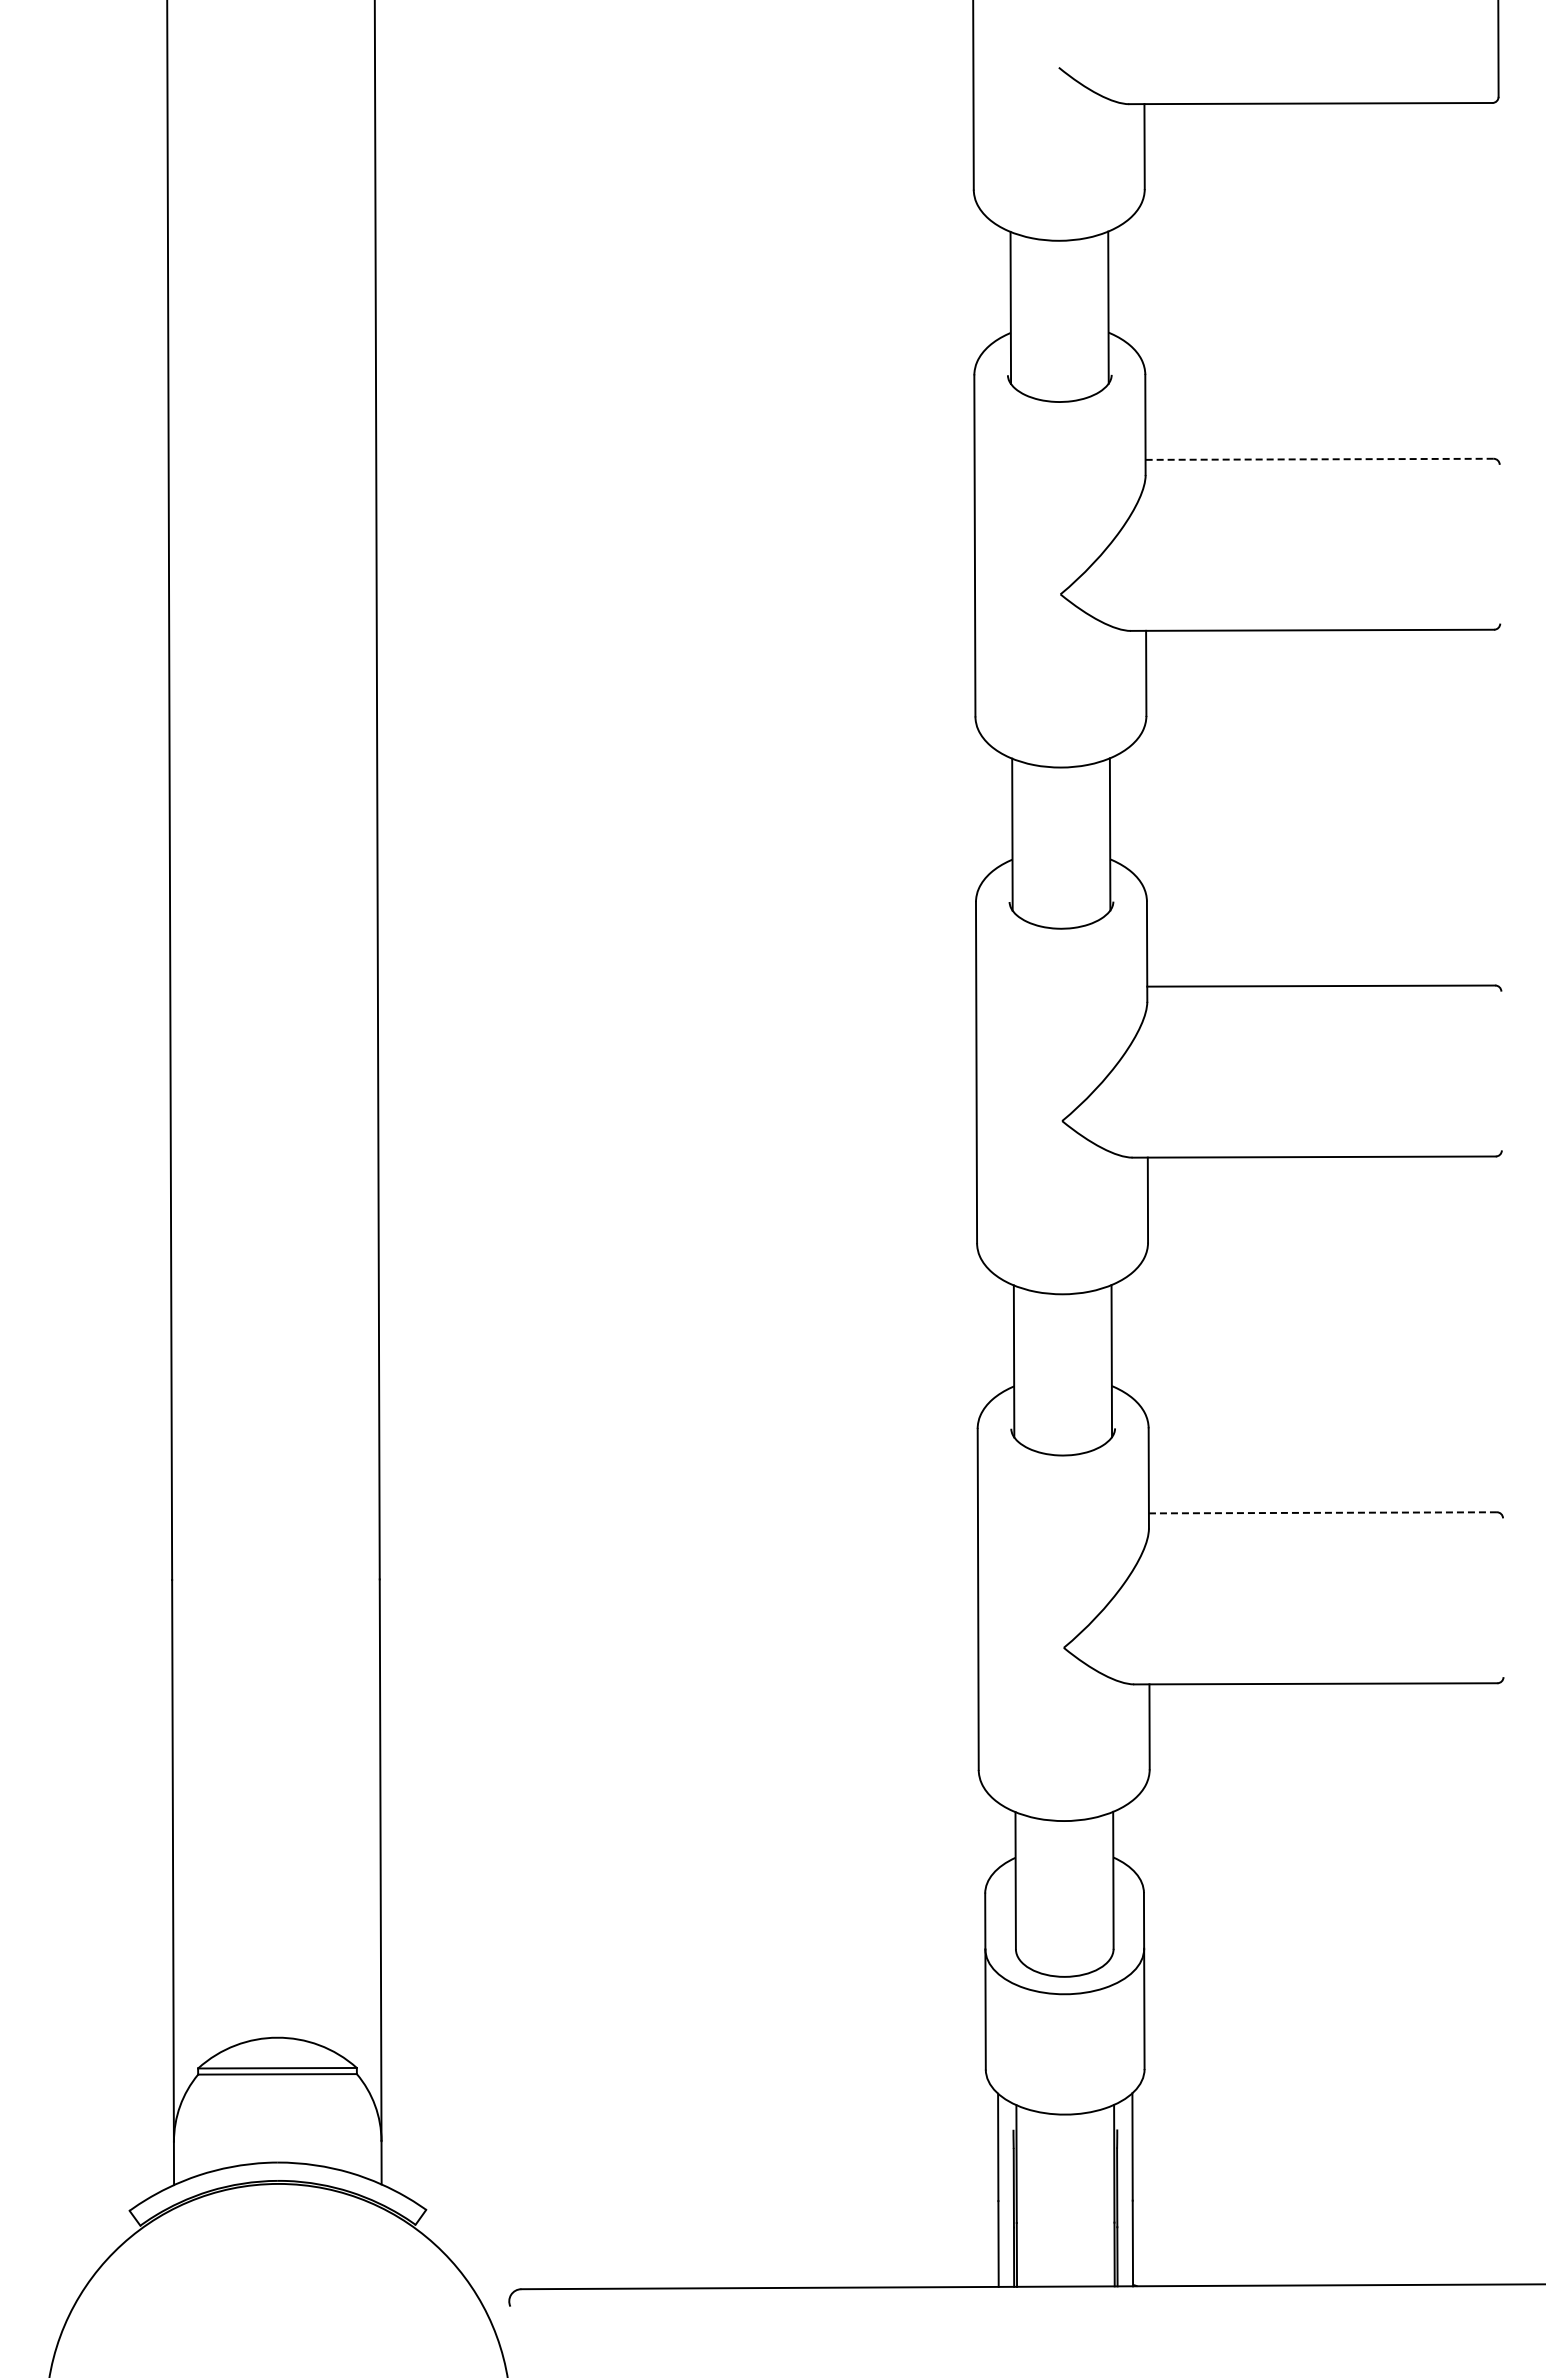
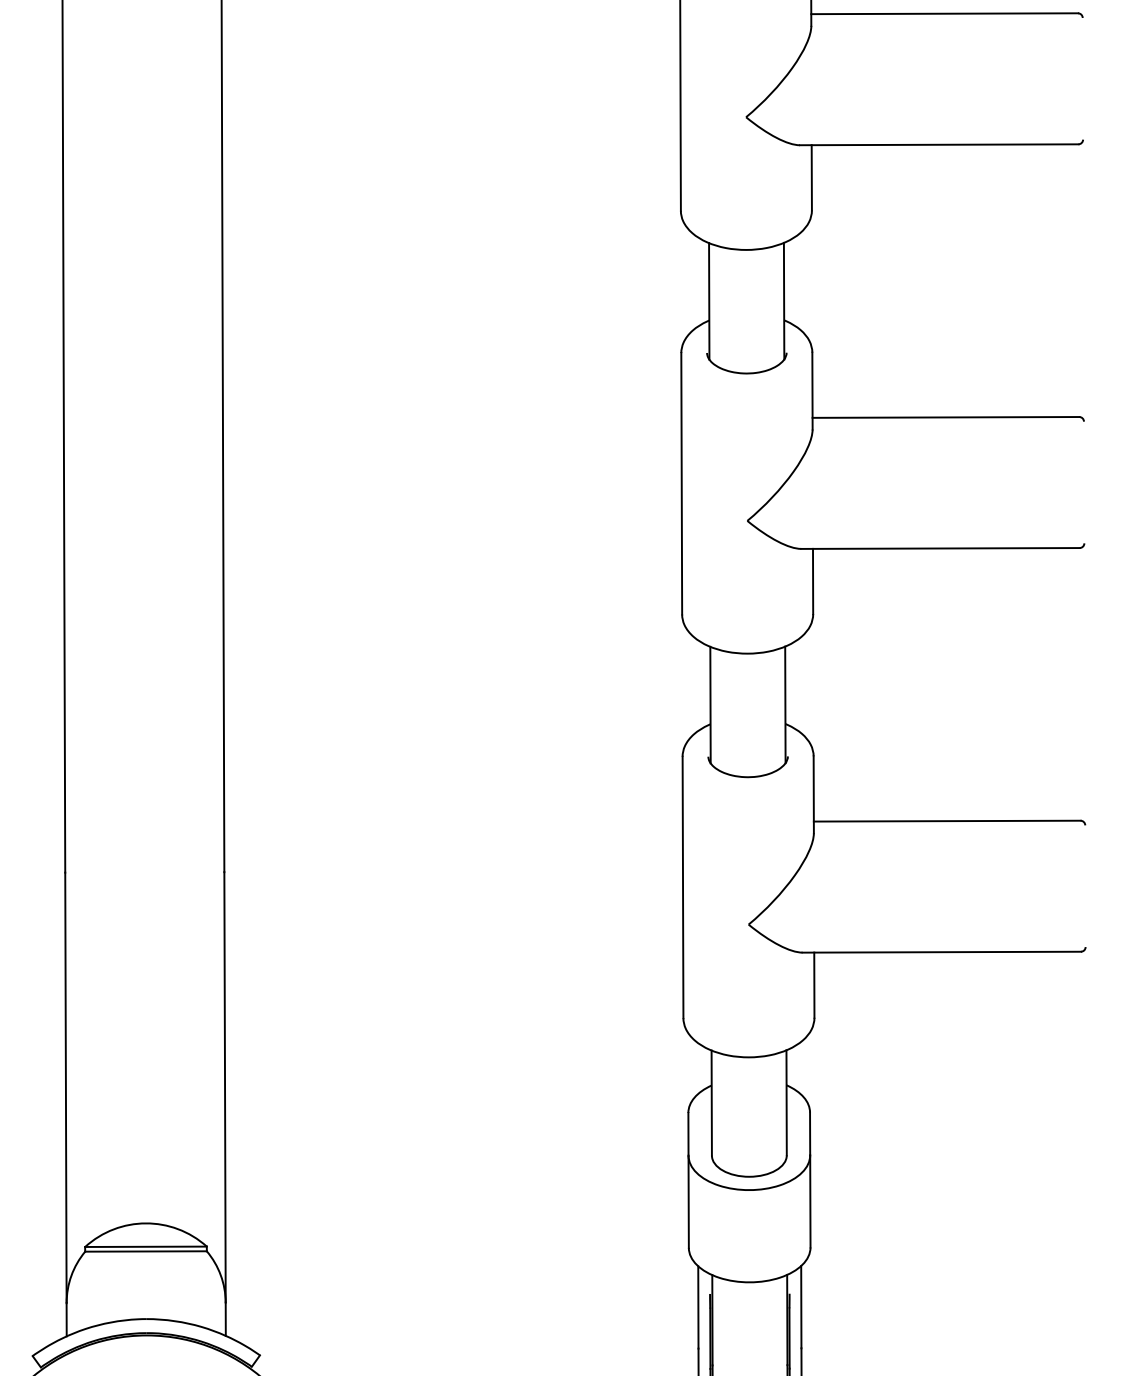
line: (1319, 459) -> (944, 13), dashed -> solid
line: (1322, 1512) -> (946, 820), dashed -> solid

